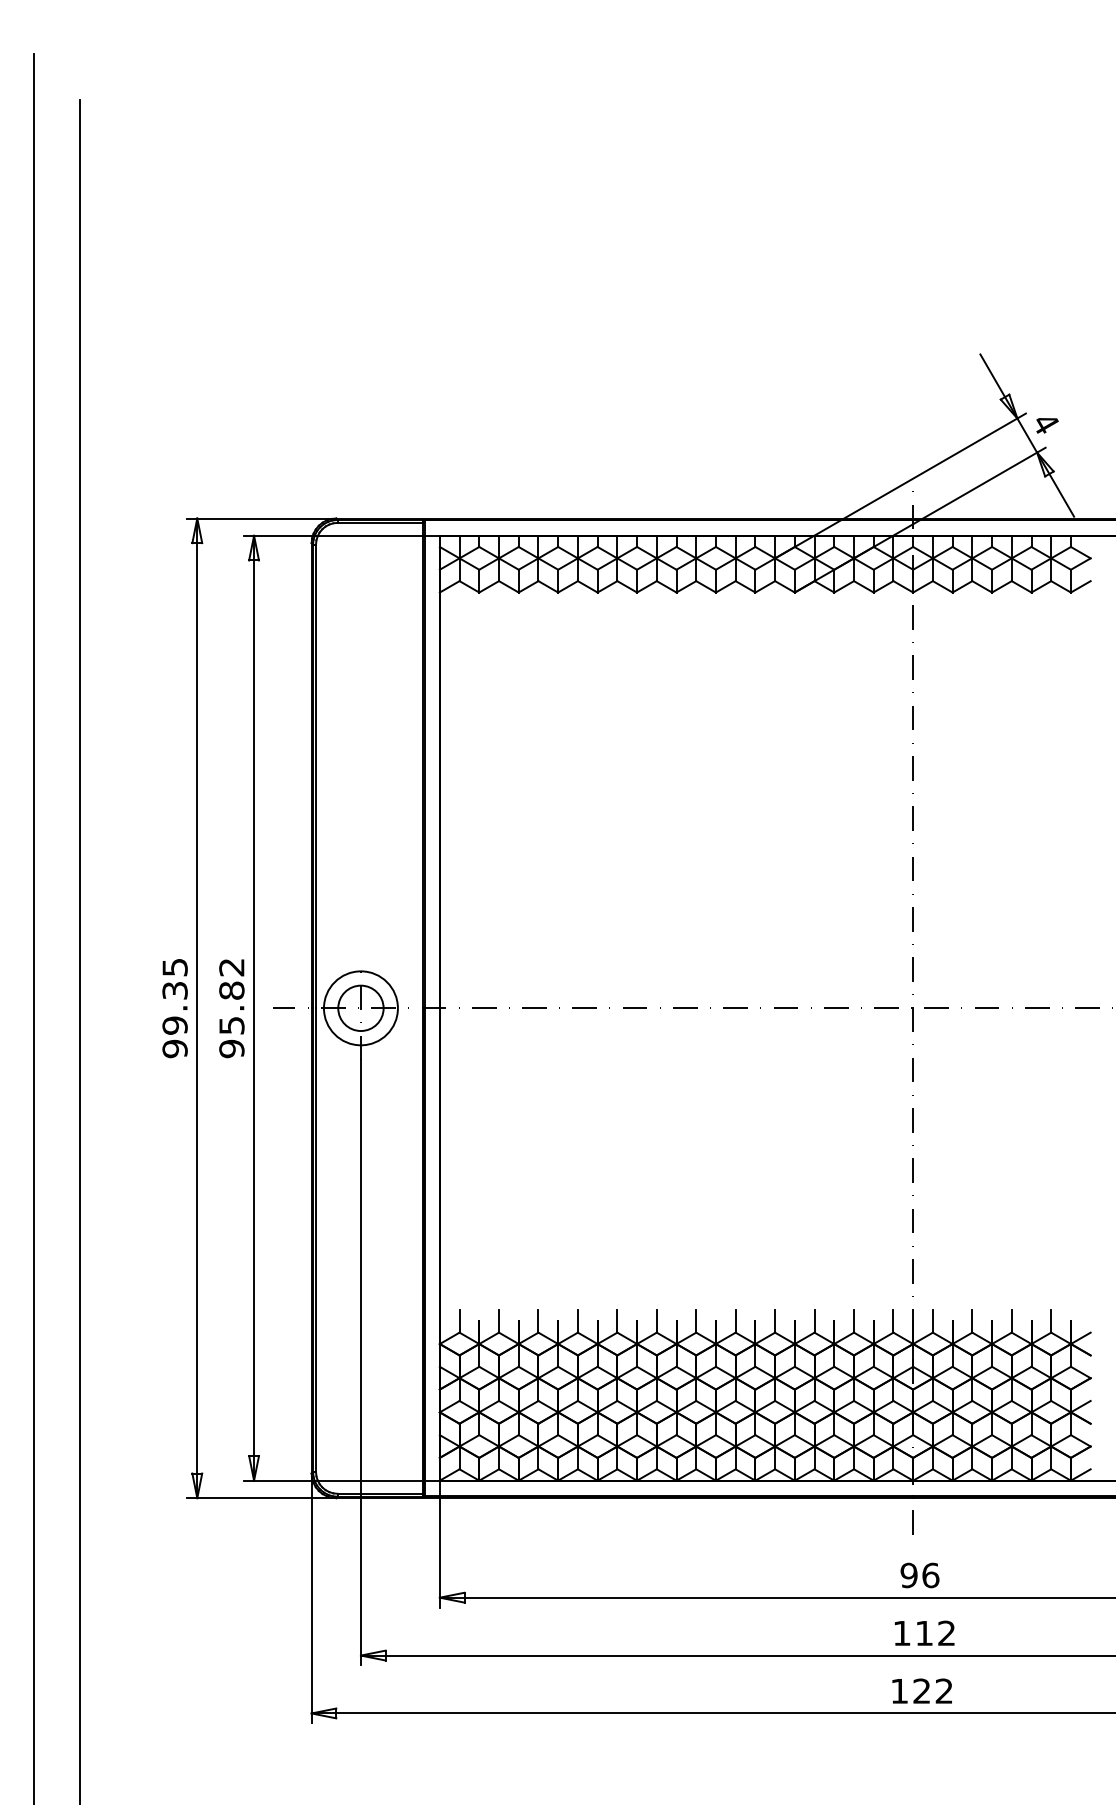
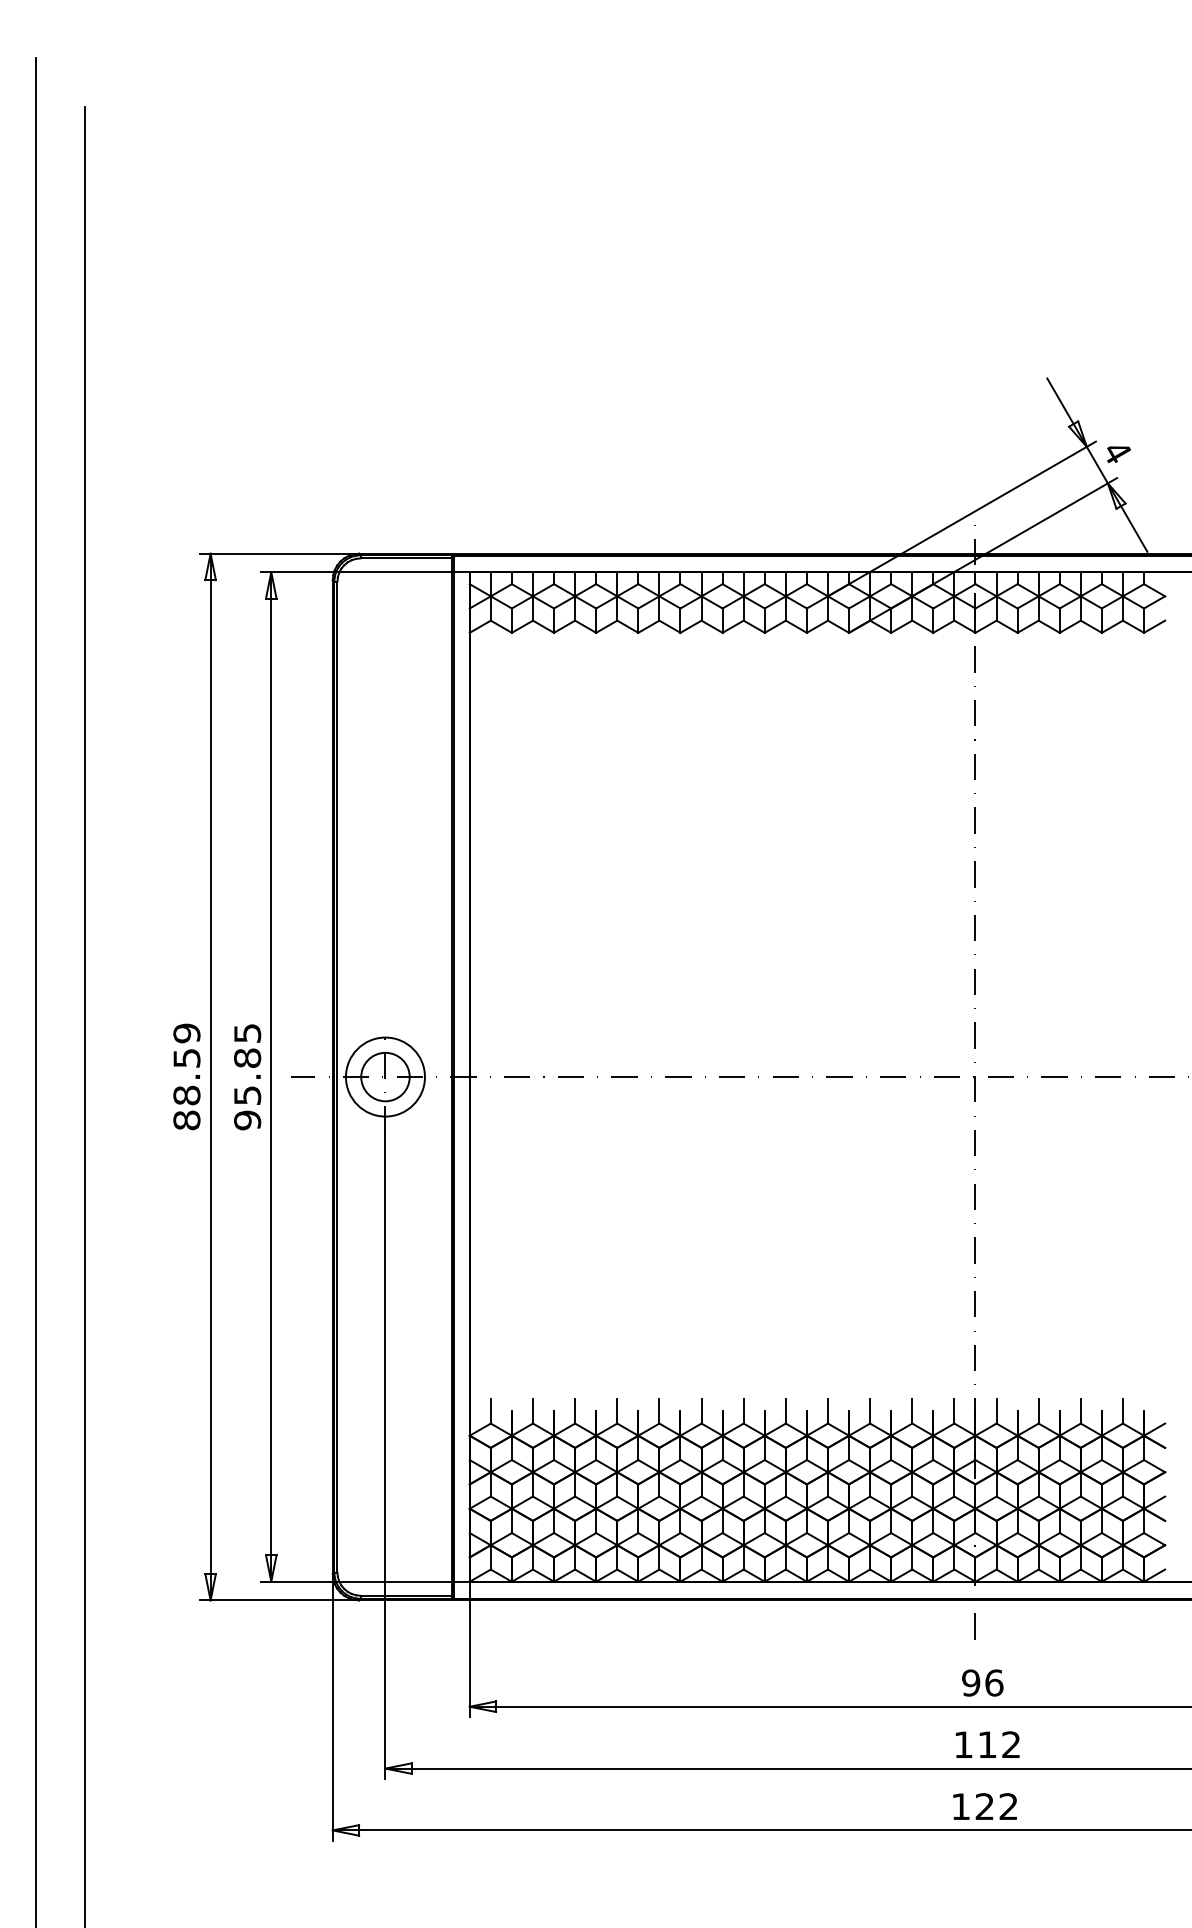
text: (231, 967) -> (247, 1033), 95.82 -> 95.85
text: (174, 1008) -> (186, 1077), 99.35 -> 88.59

